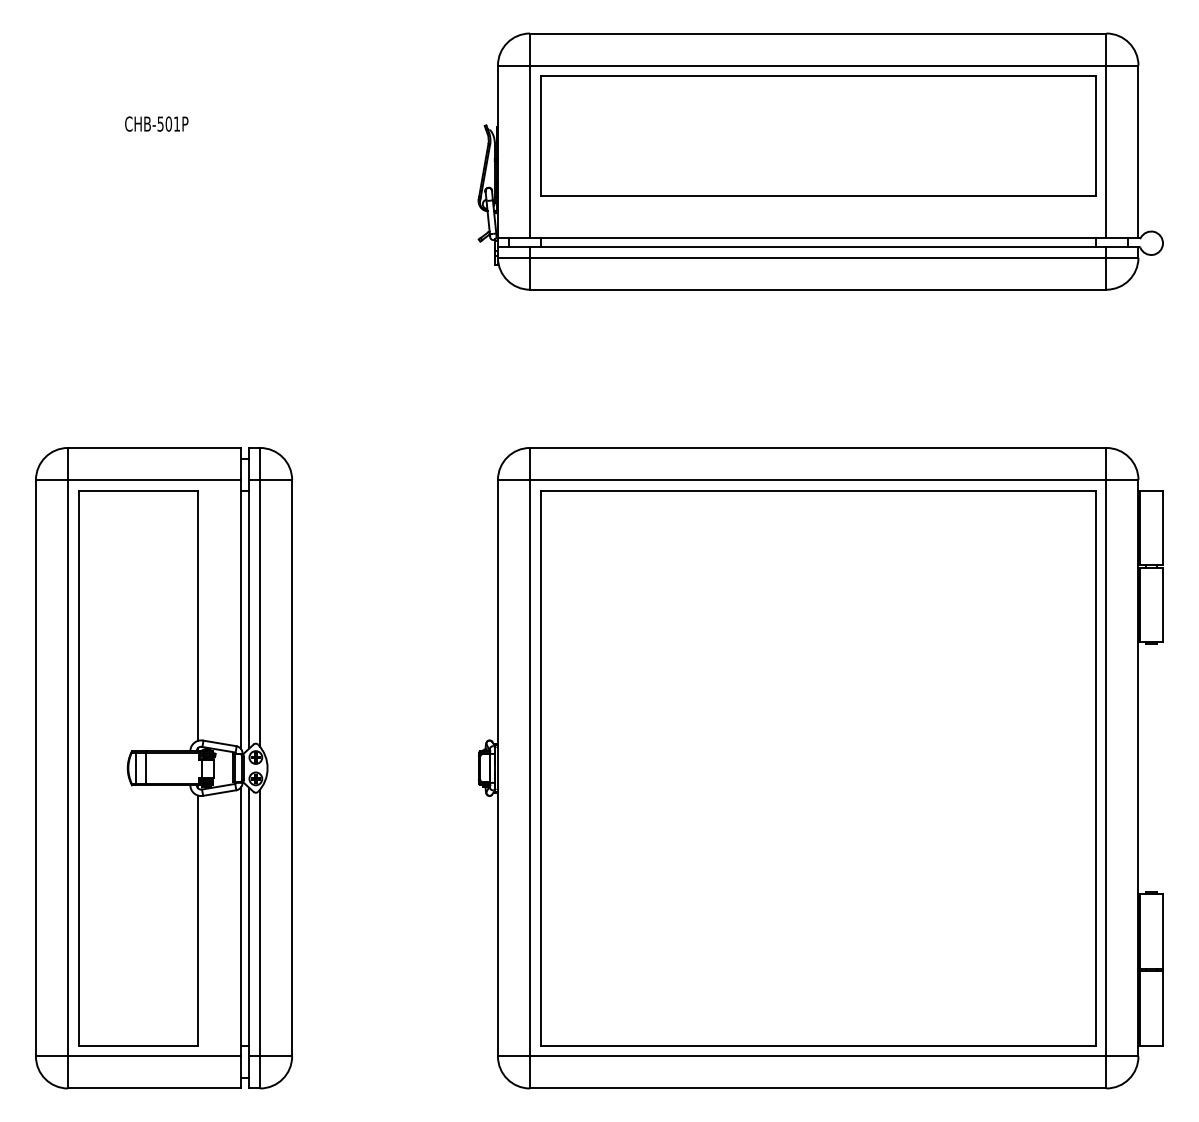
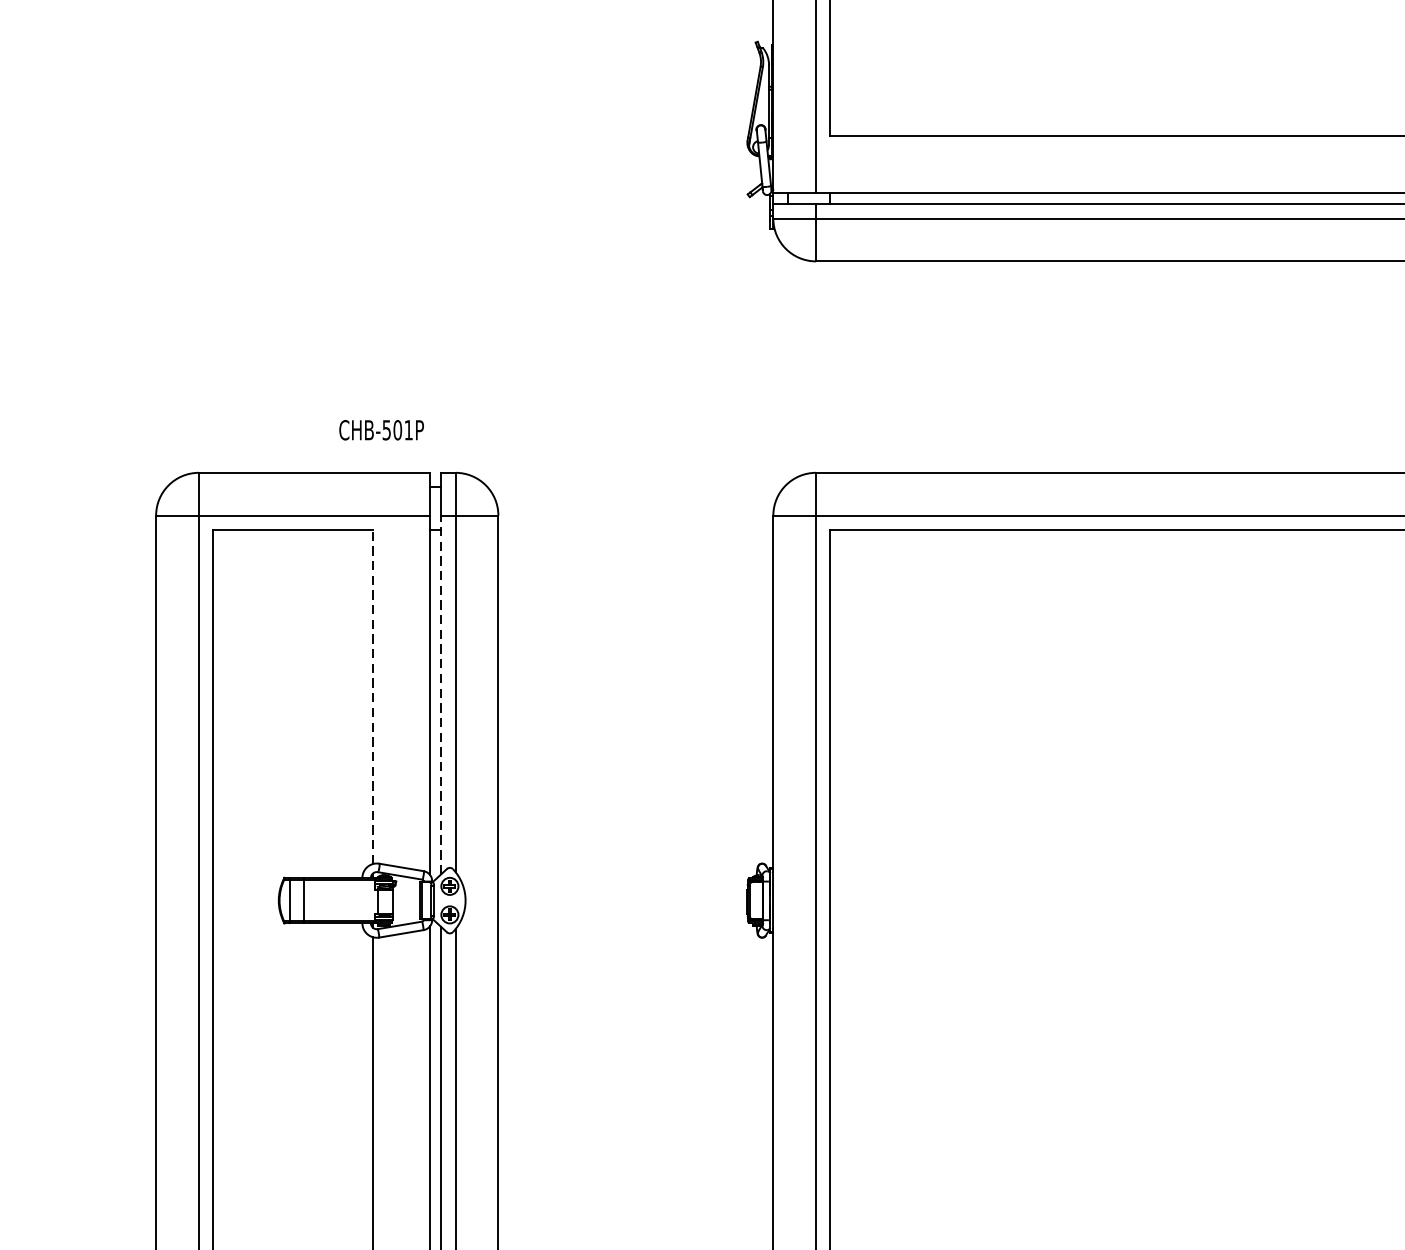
text: (156, 123) -> (381, 429), moved
line: (249, 613) -> (441, 693), solid -> dashed
line: (198, 615) -> (373, 696), solid -> dashed

